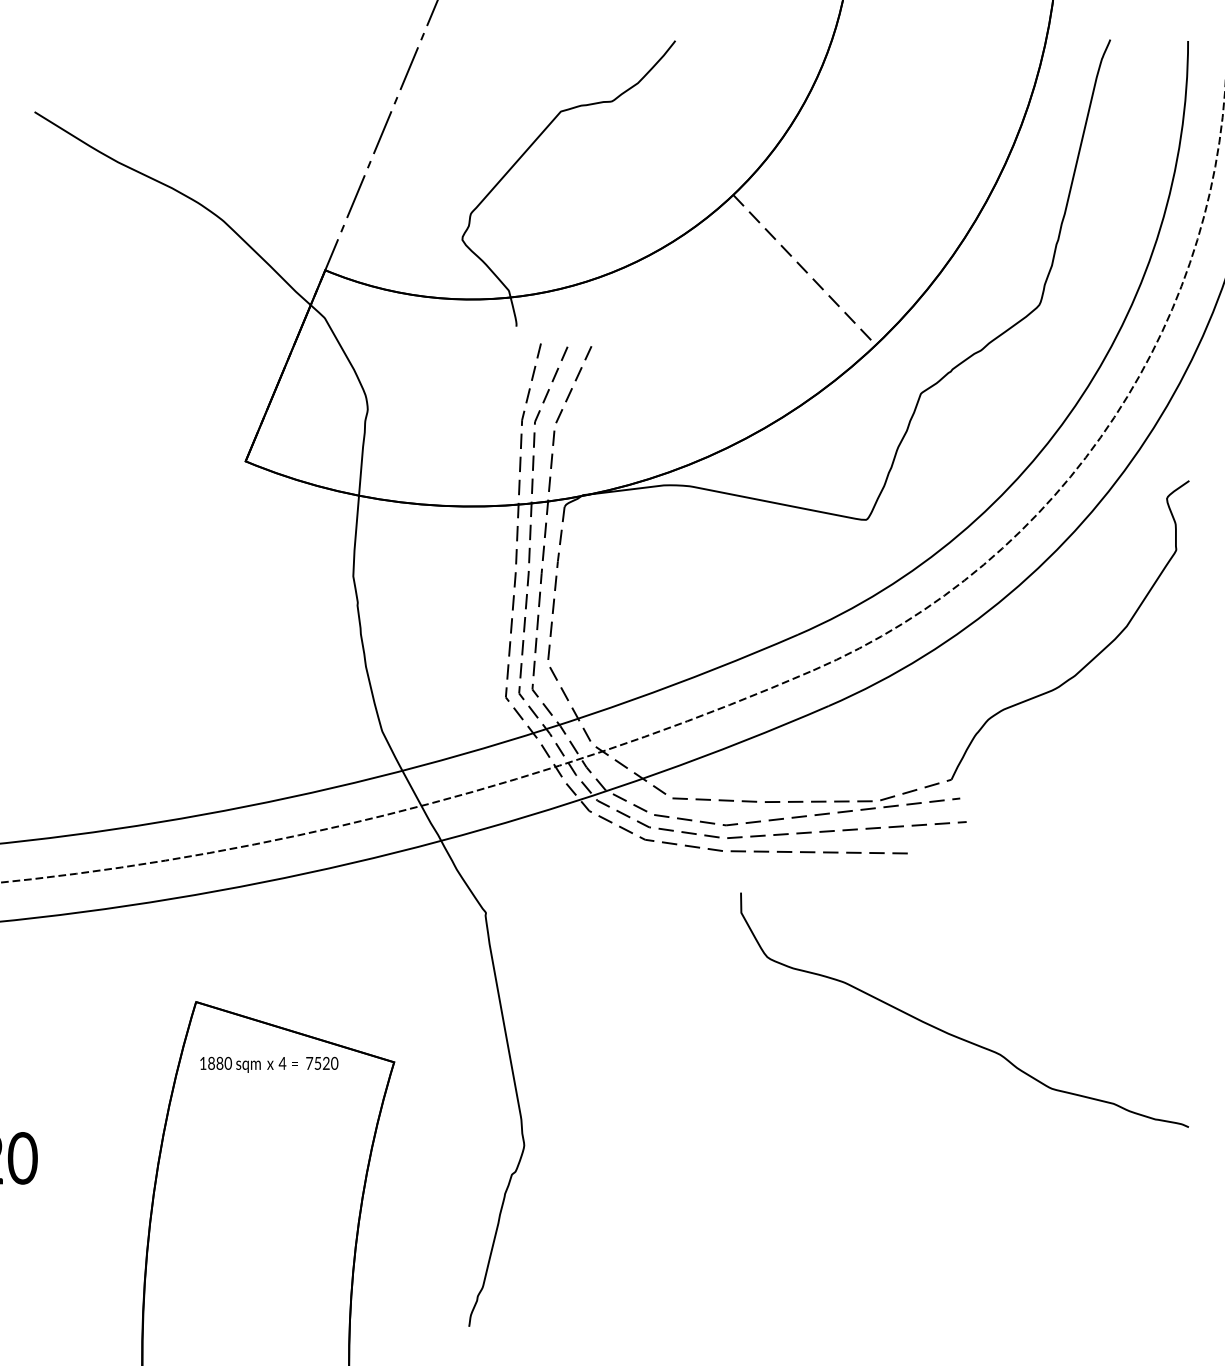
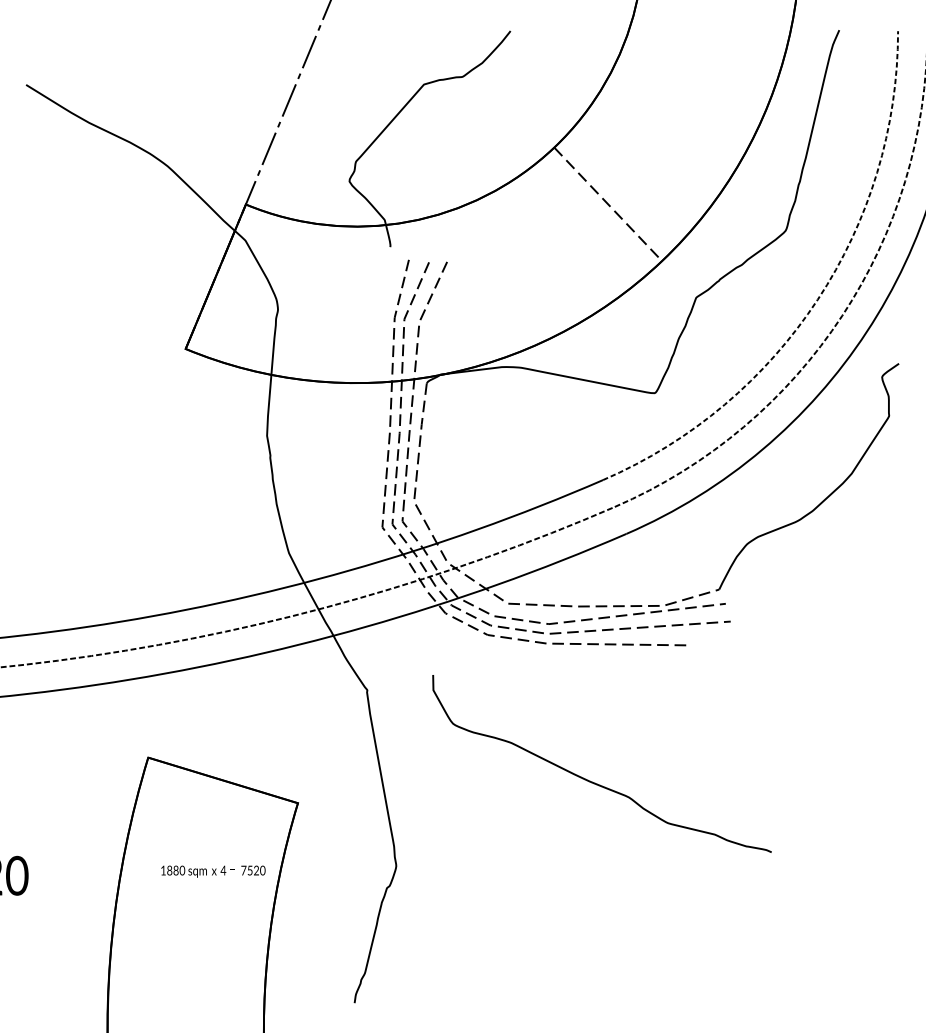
arc: (1081, 396) -> (817, 299), solid -> dashed
curve: (953, 1034) -> (593, 782), moved
text: (269, 1064) -> (213, 871), moved

